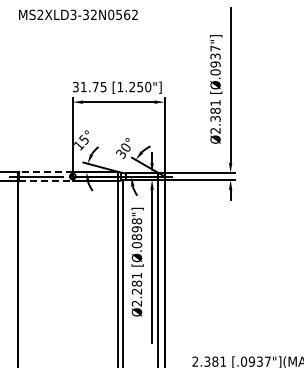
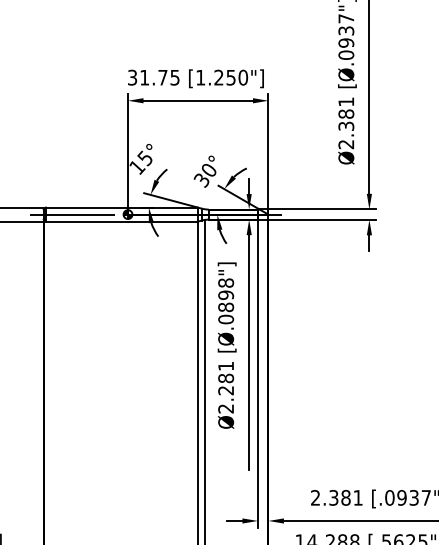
line: (46, 171) -> (87, 206), dashed -> solid
line: (46, 181) -> (87, 222), dashed -> solid

